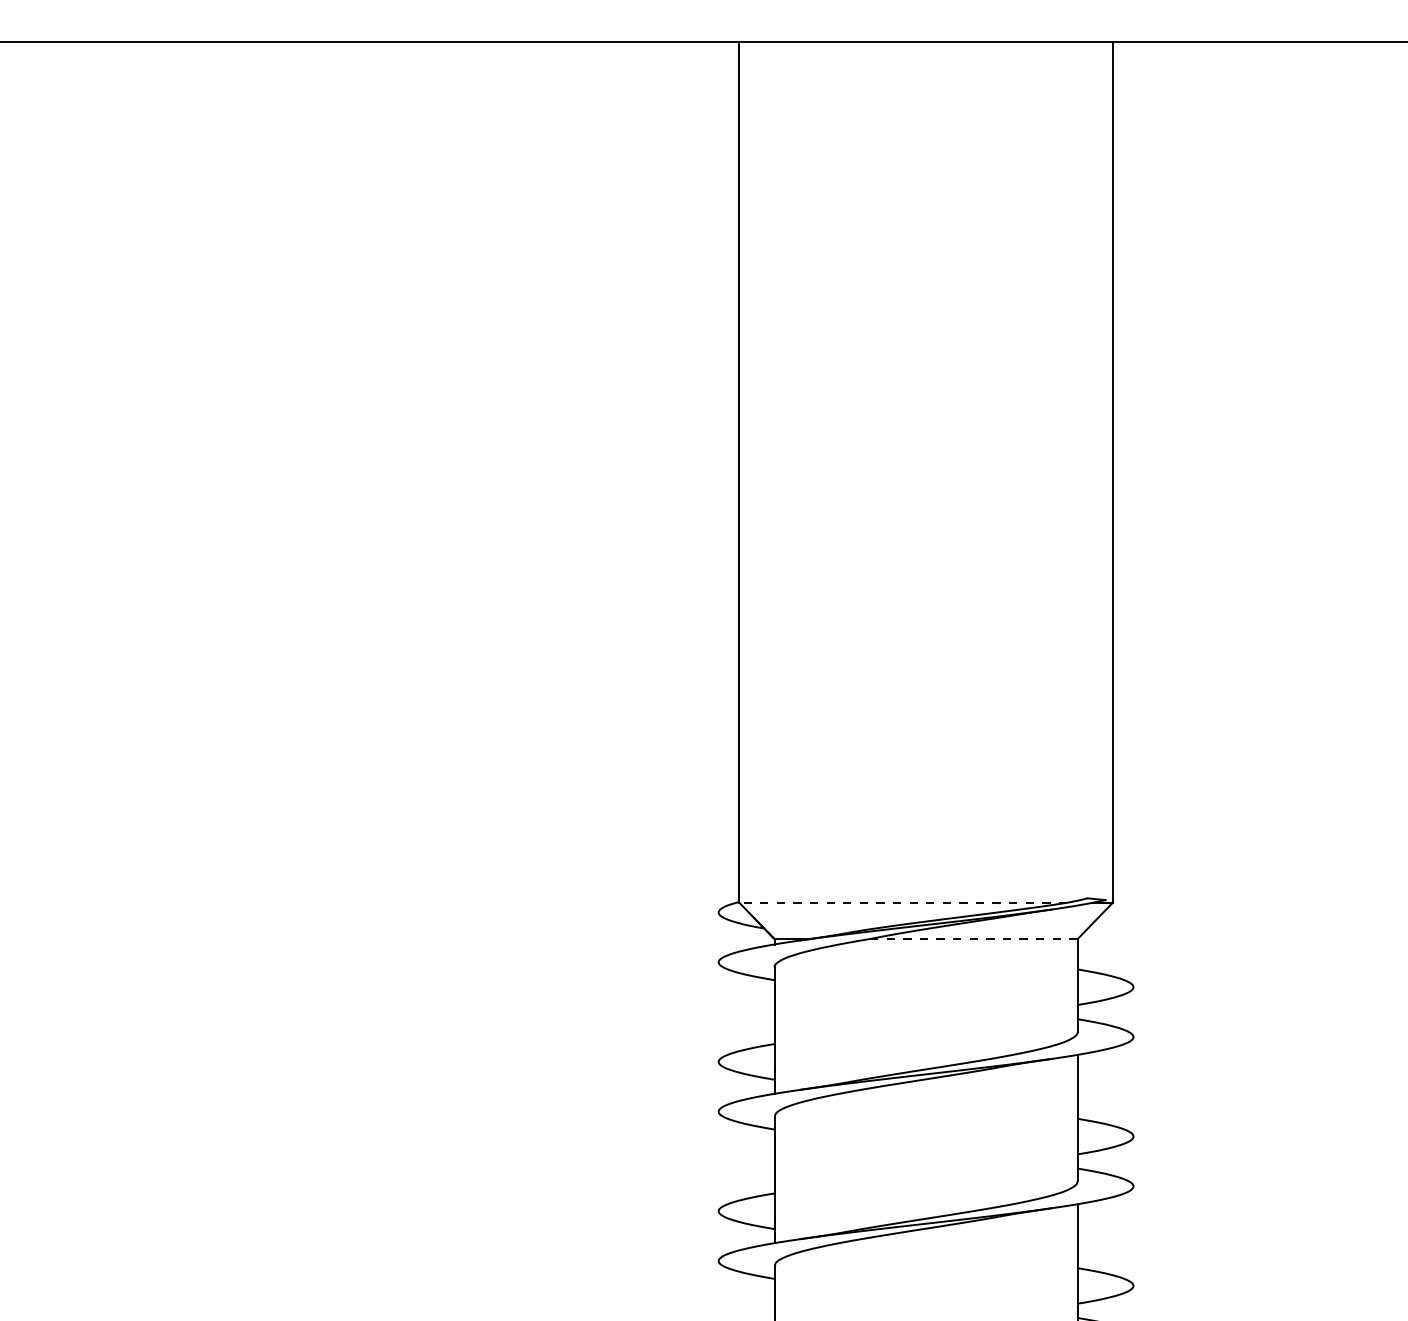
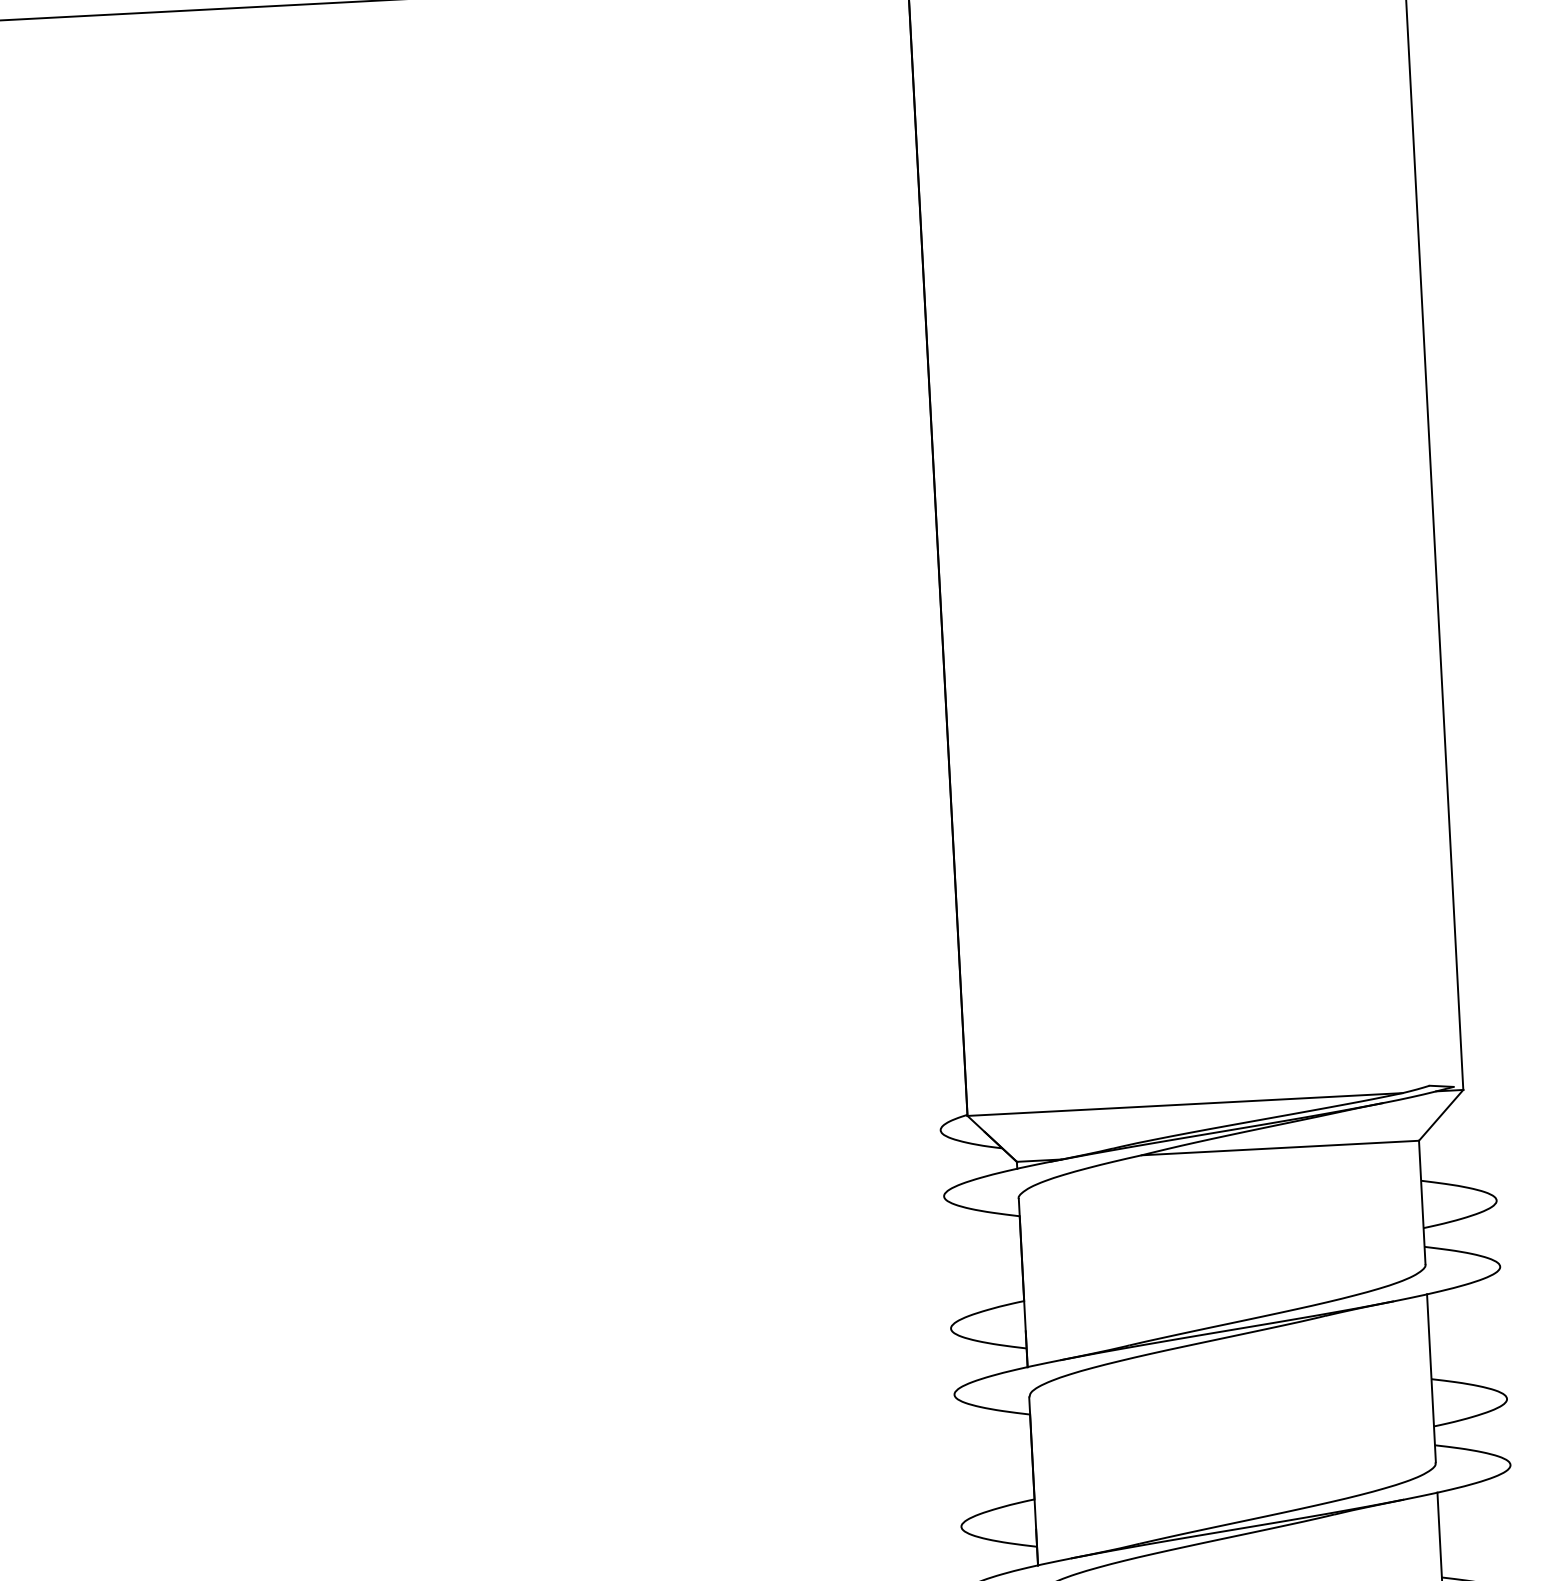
line: (903, 902) -> (1185, 1104), dashed -> solid
line: (972, 939) -> (1279, 1148), dashed -> solid

